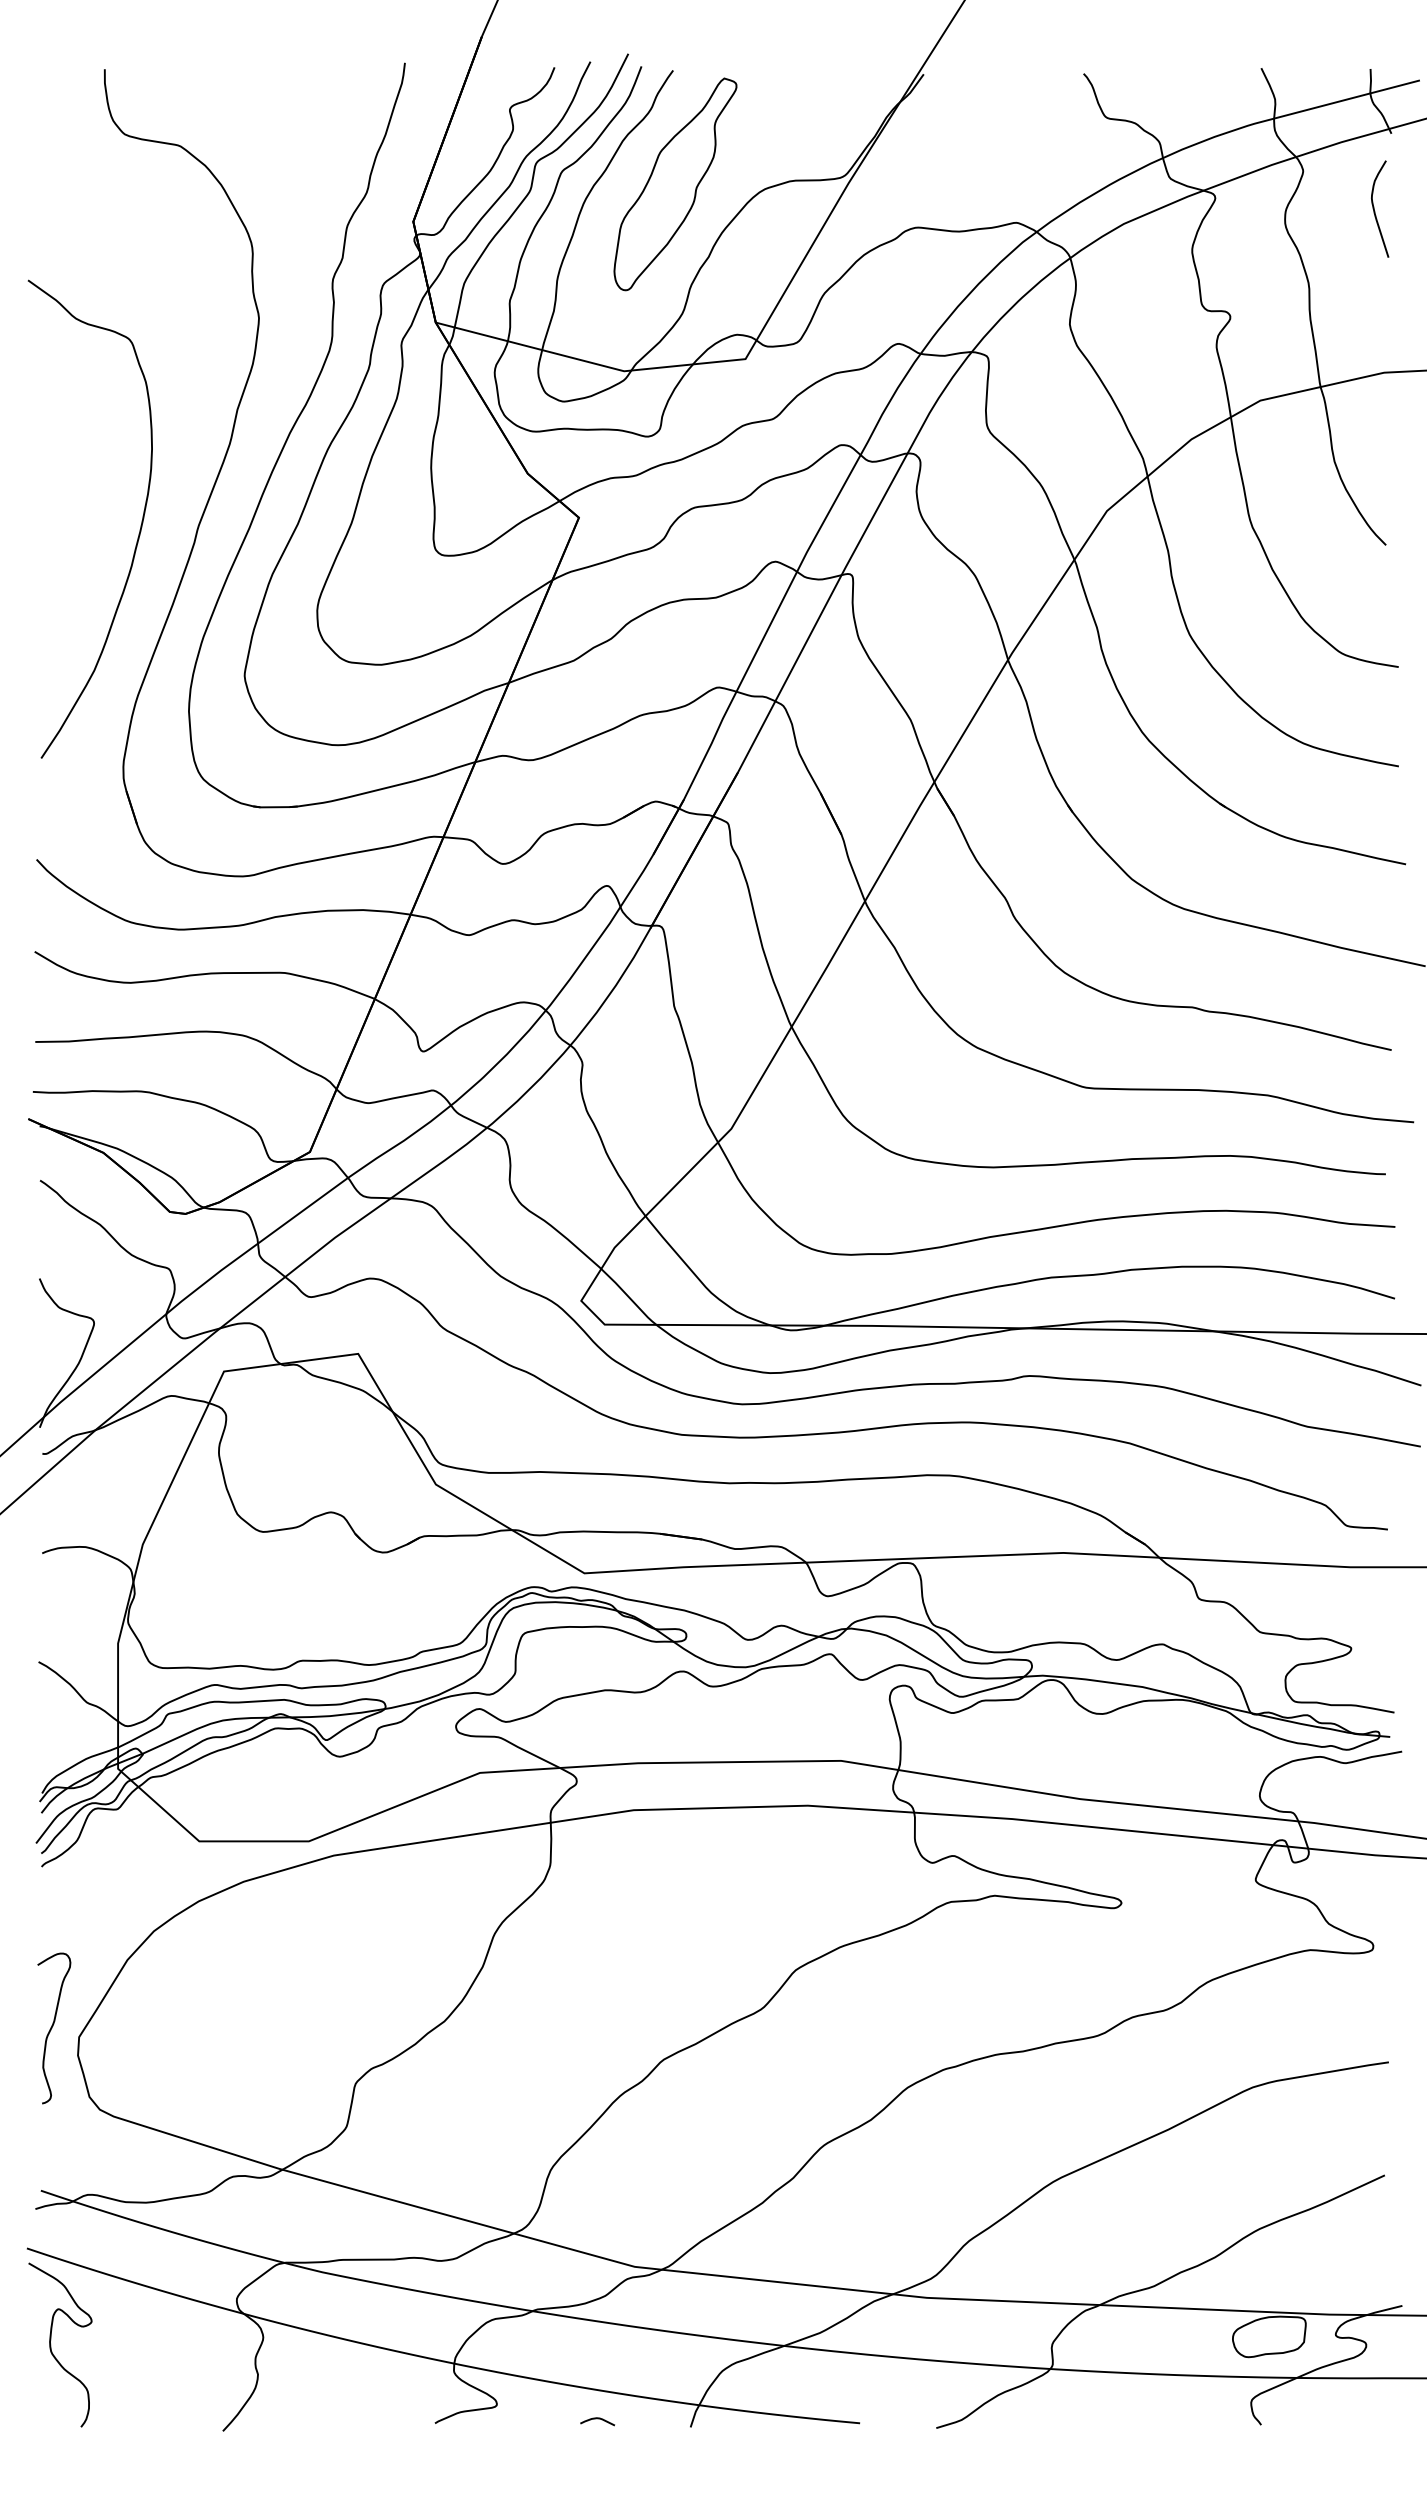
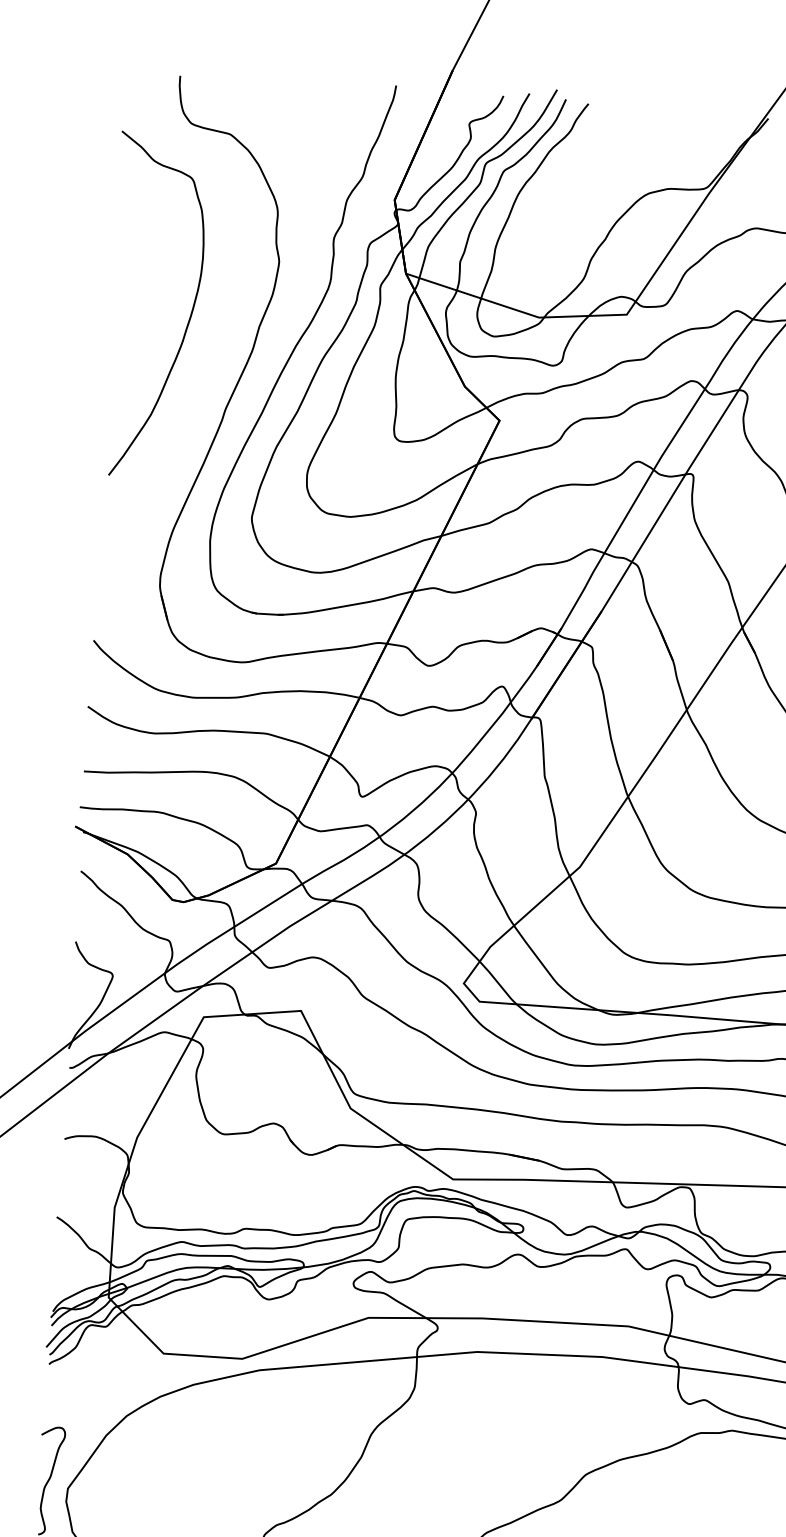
part: (675, 184) -> (584, 185), removed
curve: (139, 529) -> (190, 315), moved

